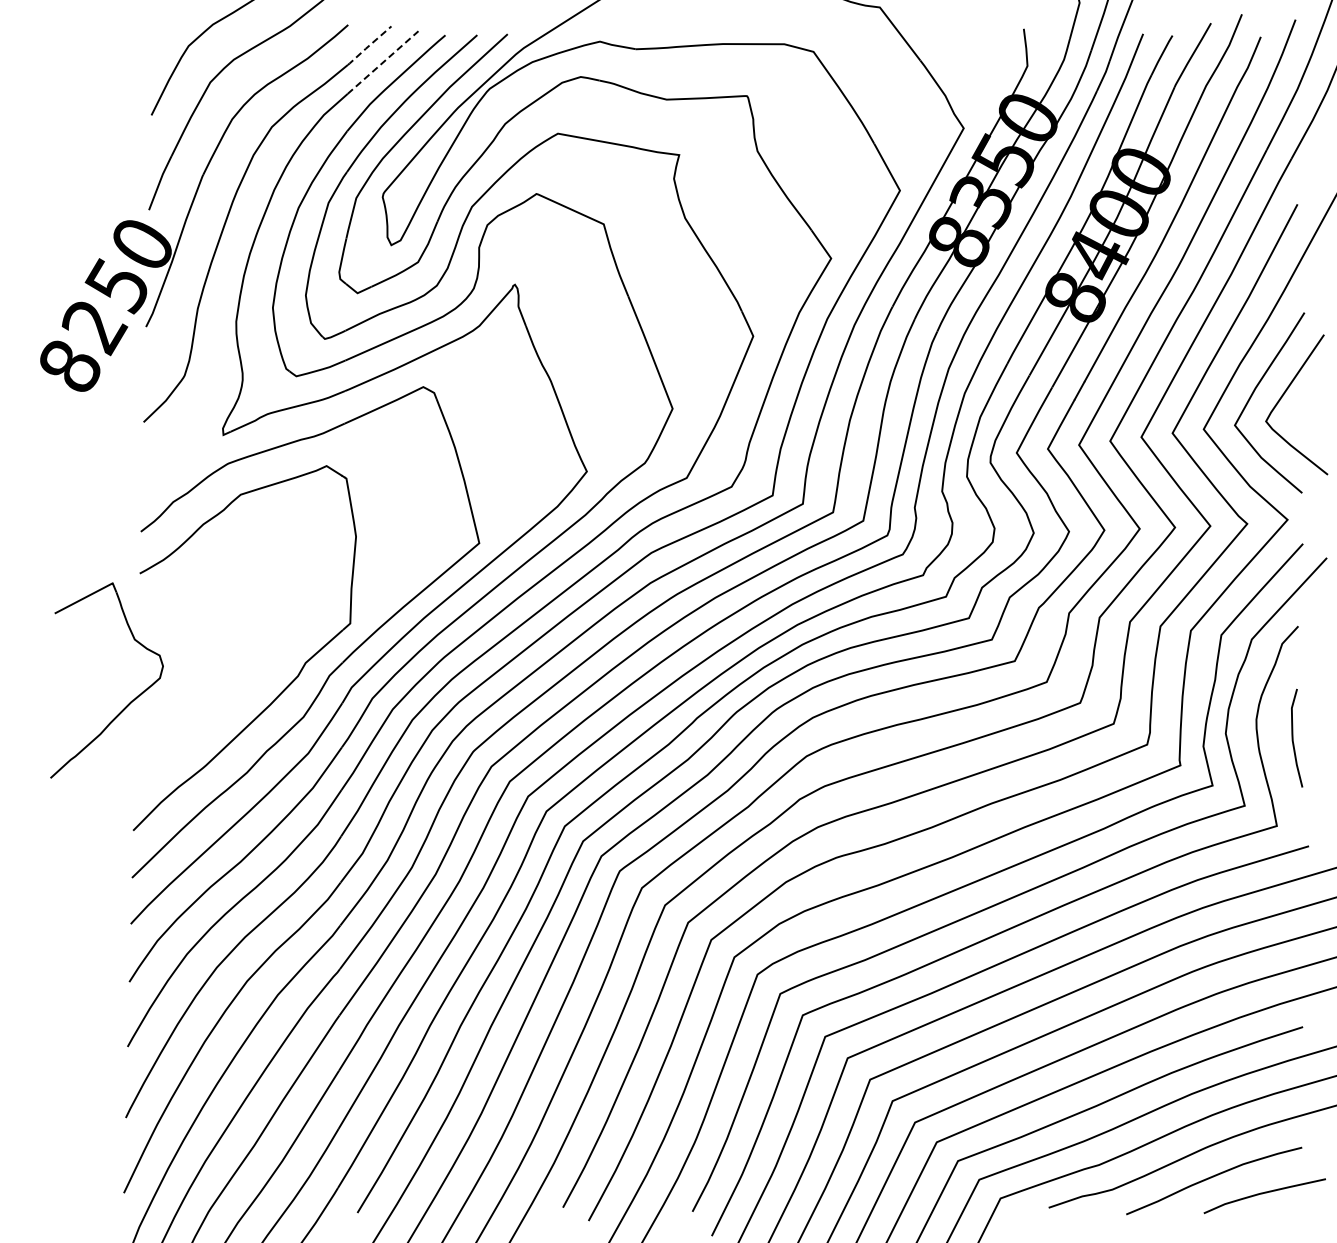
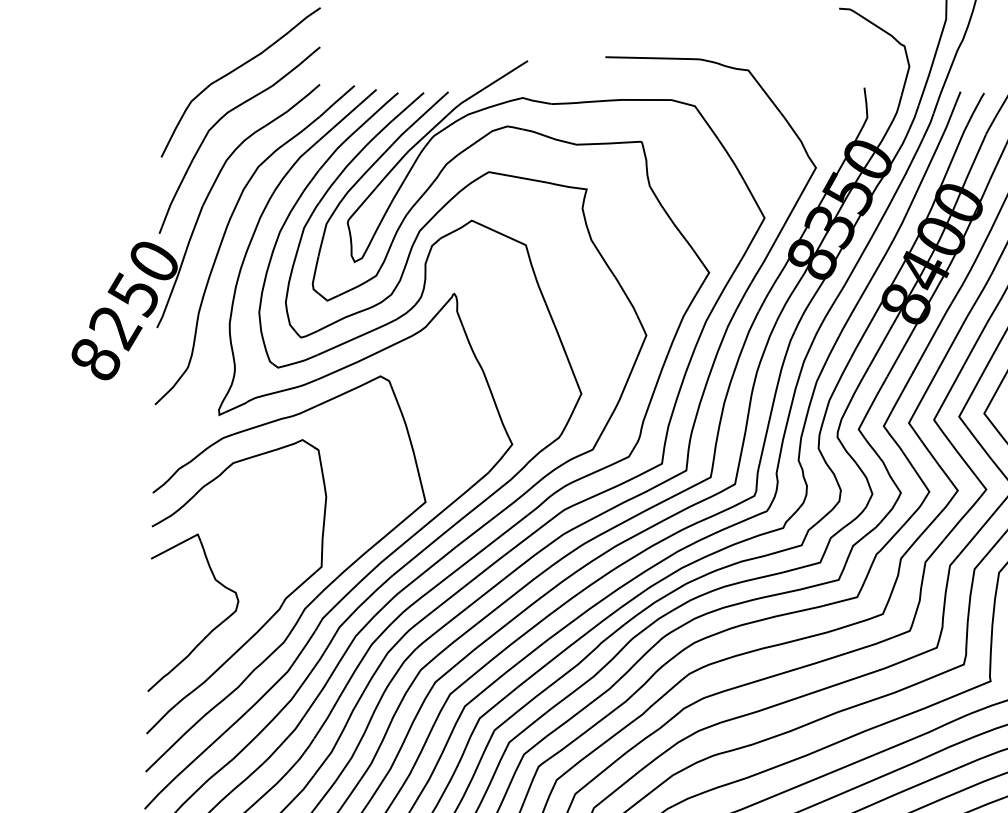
line: (368, 46) -> (336, 101), dashed -> solid
line: (383, 62) -> (348, 114), dashed -> solid
part: (129, 702) -> (211, 630), moved

